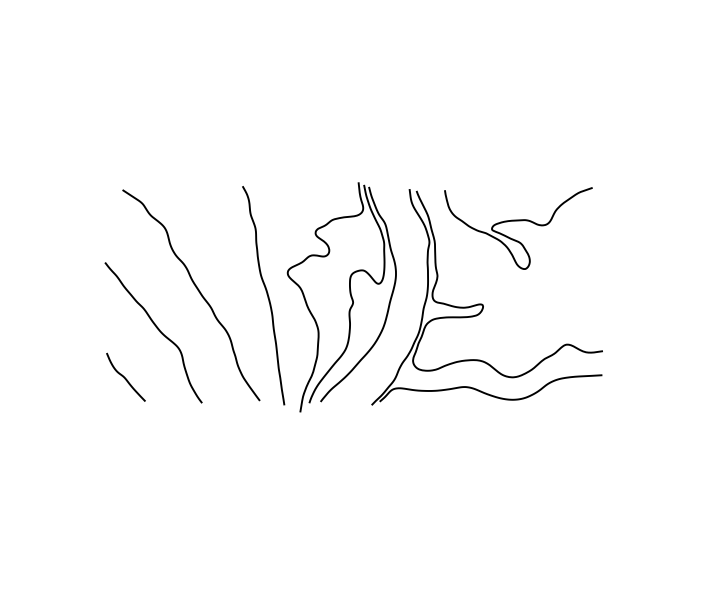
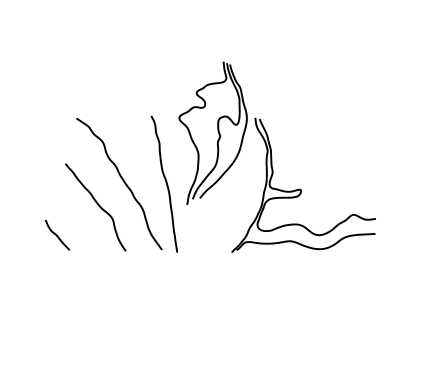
curve: (517, 222) -> (322, 138), removed
part: (340, 296) -> (212, 132), moved
curve: (125, 376) -> (57, 234), moved

